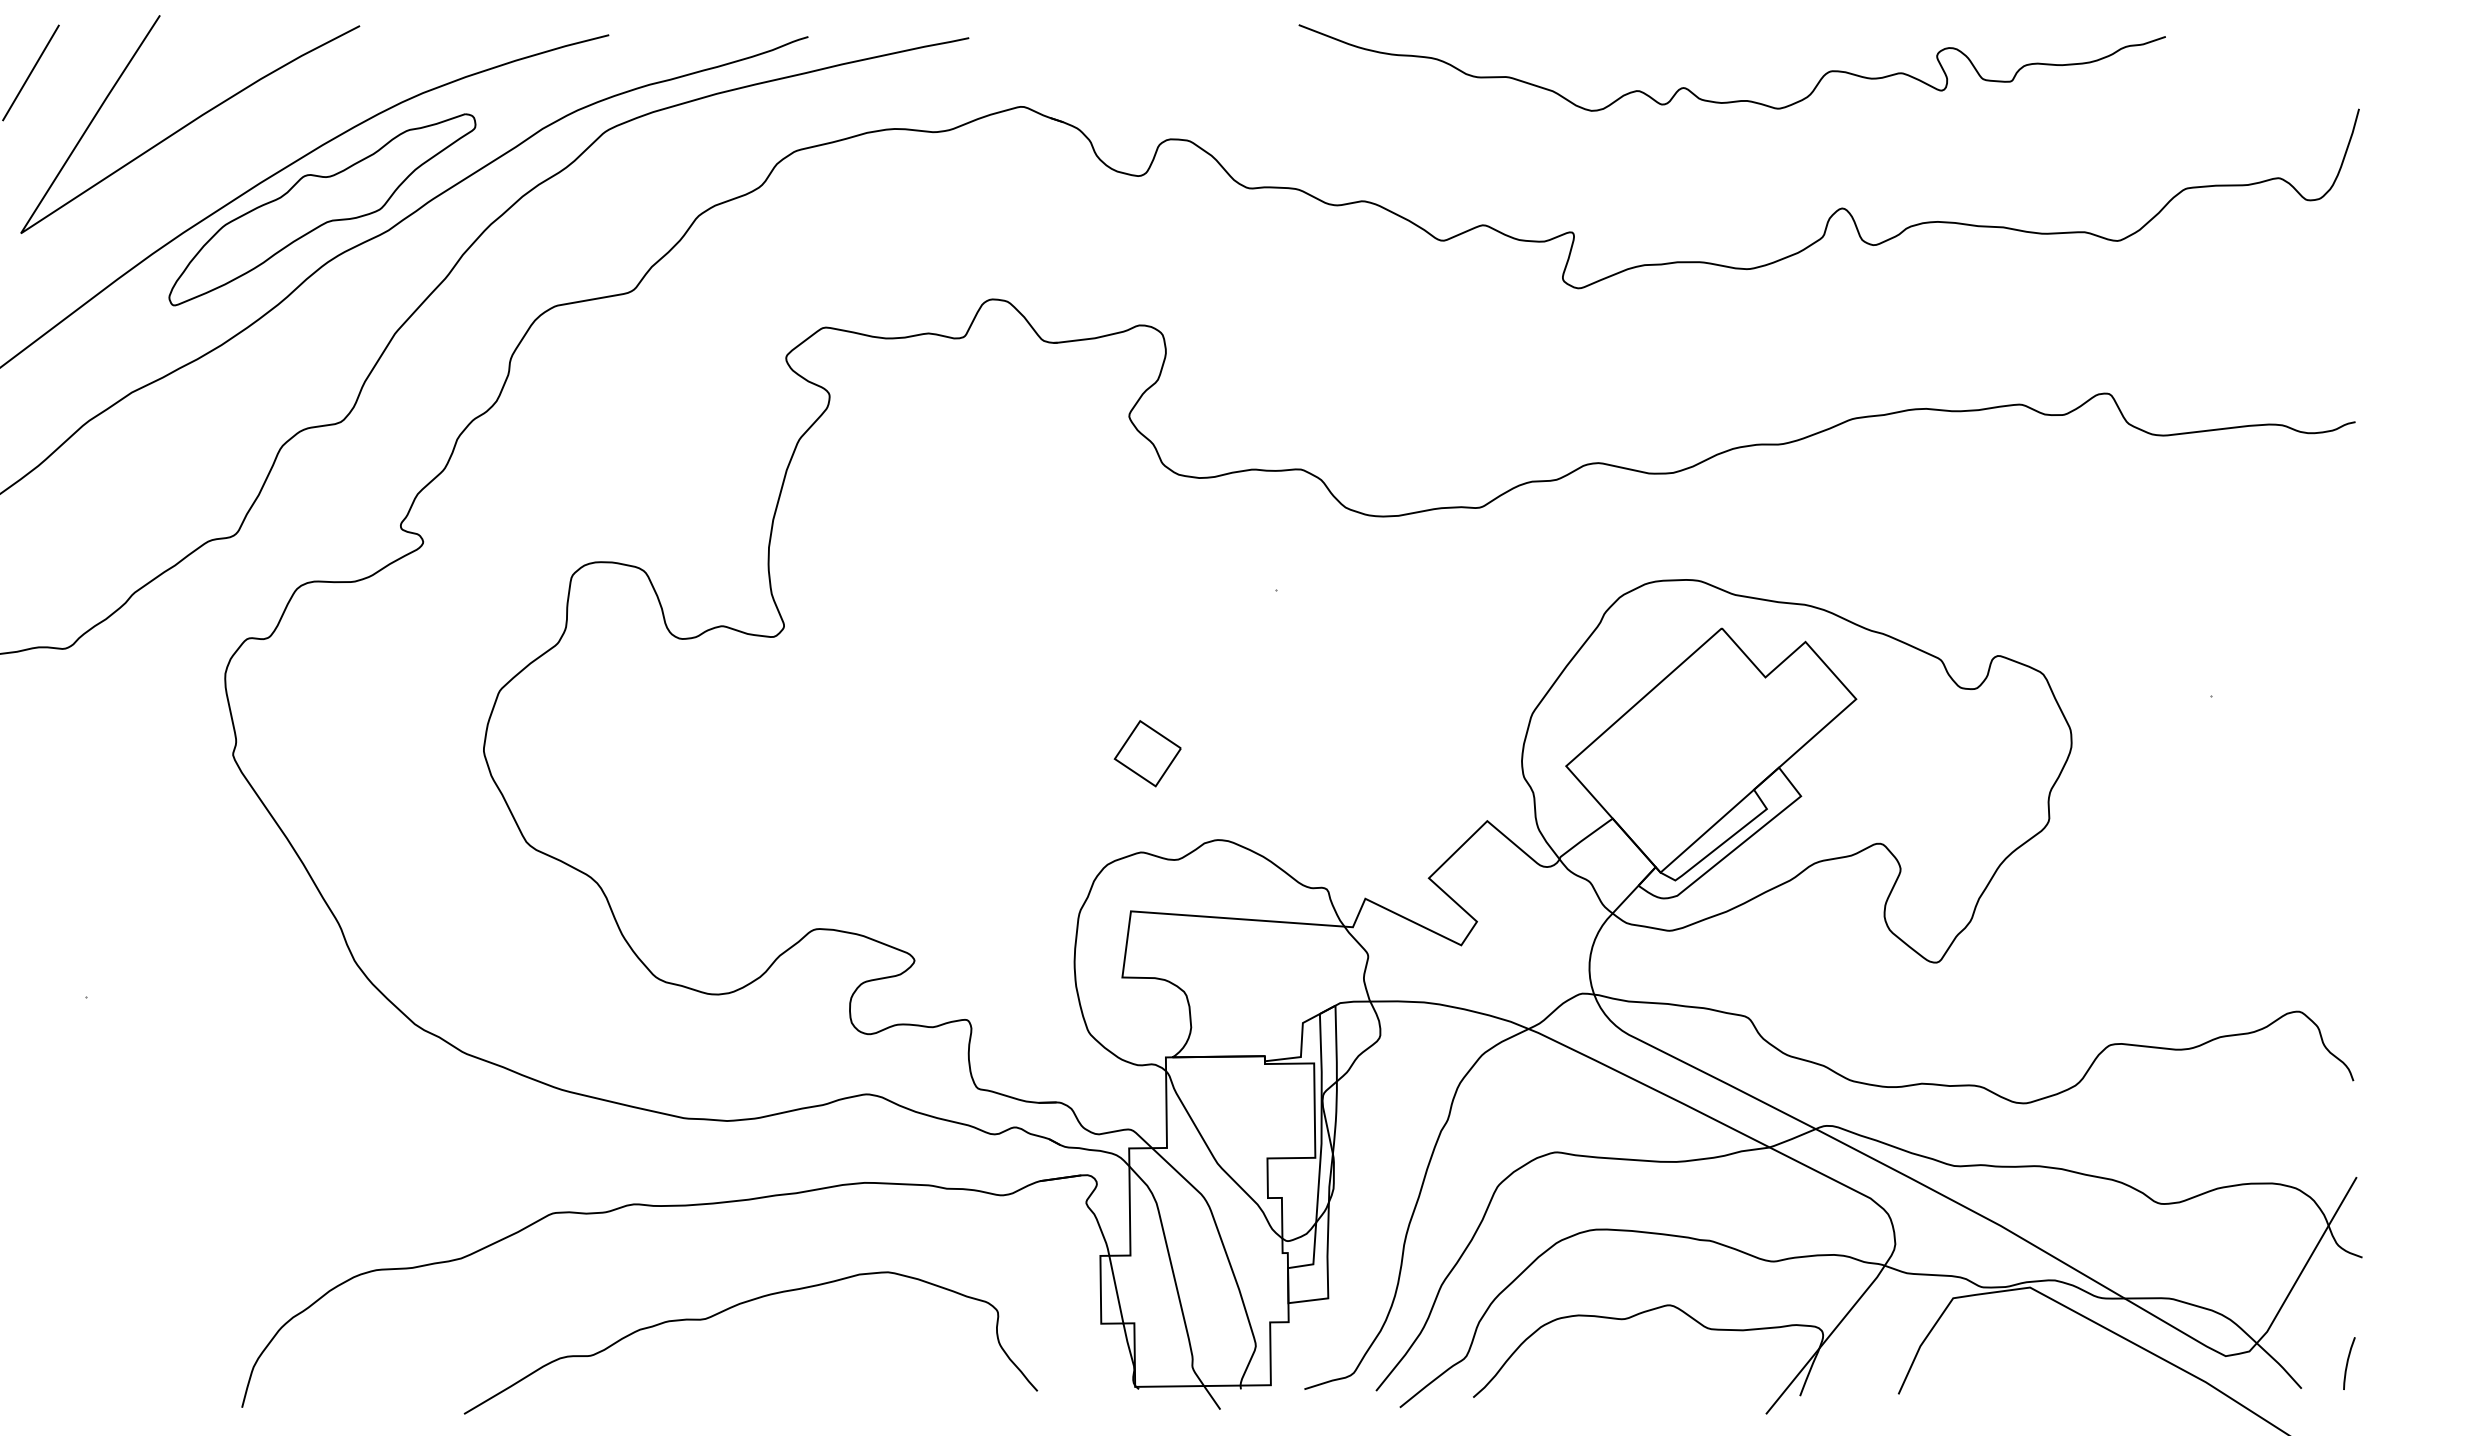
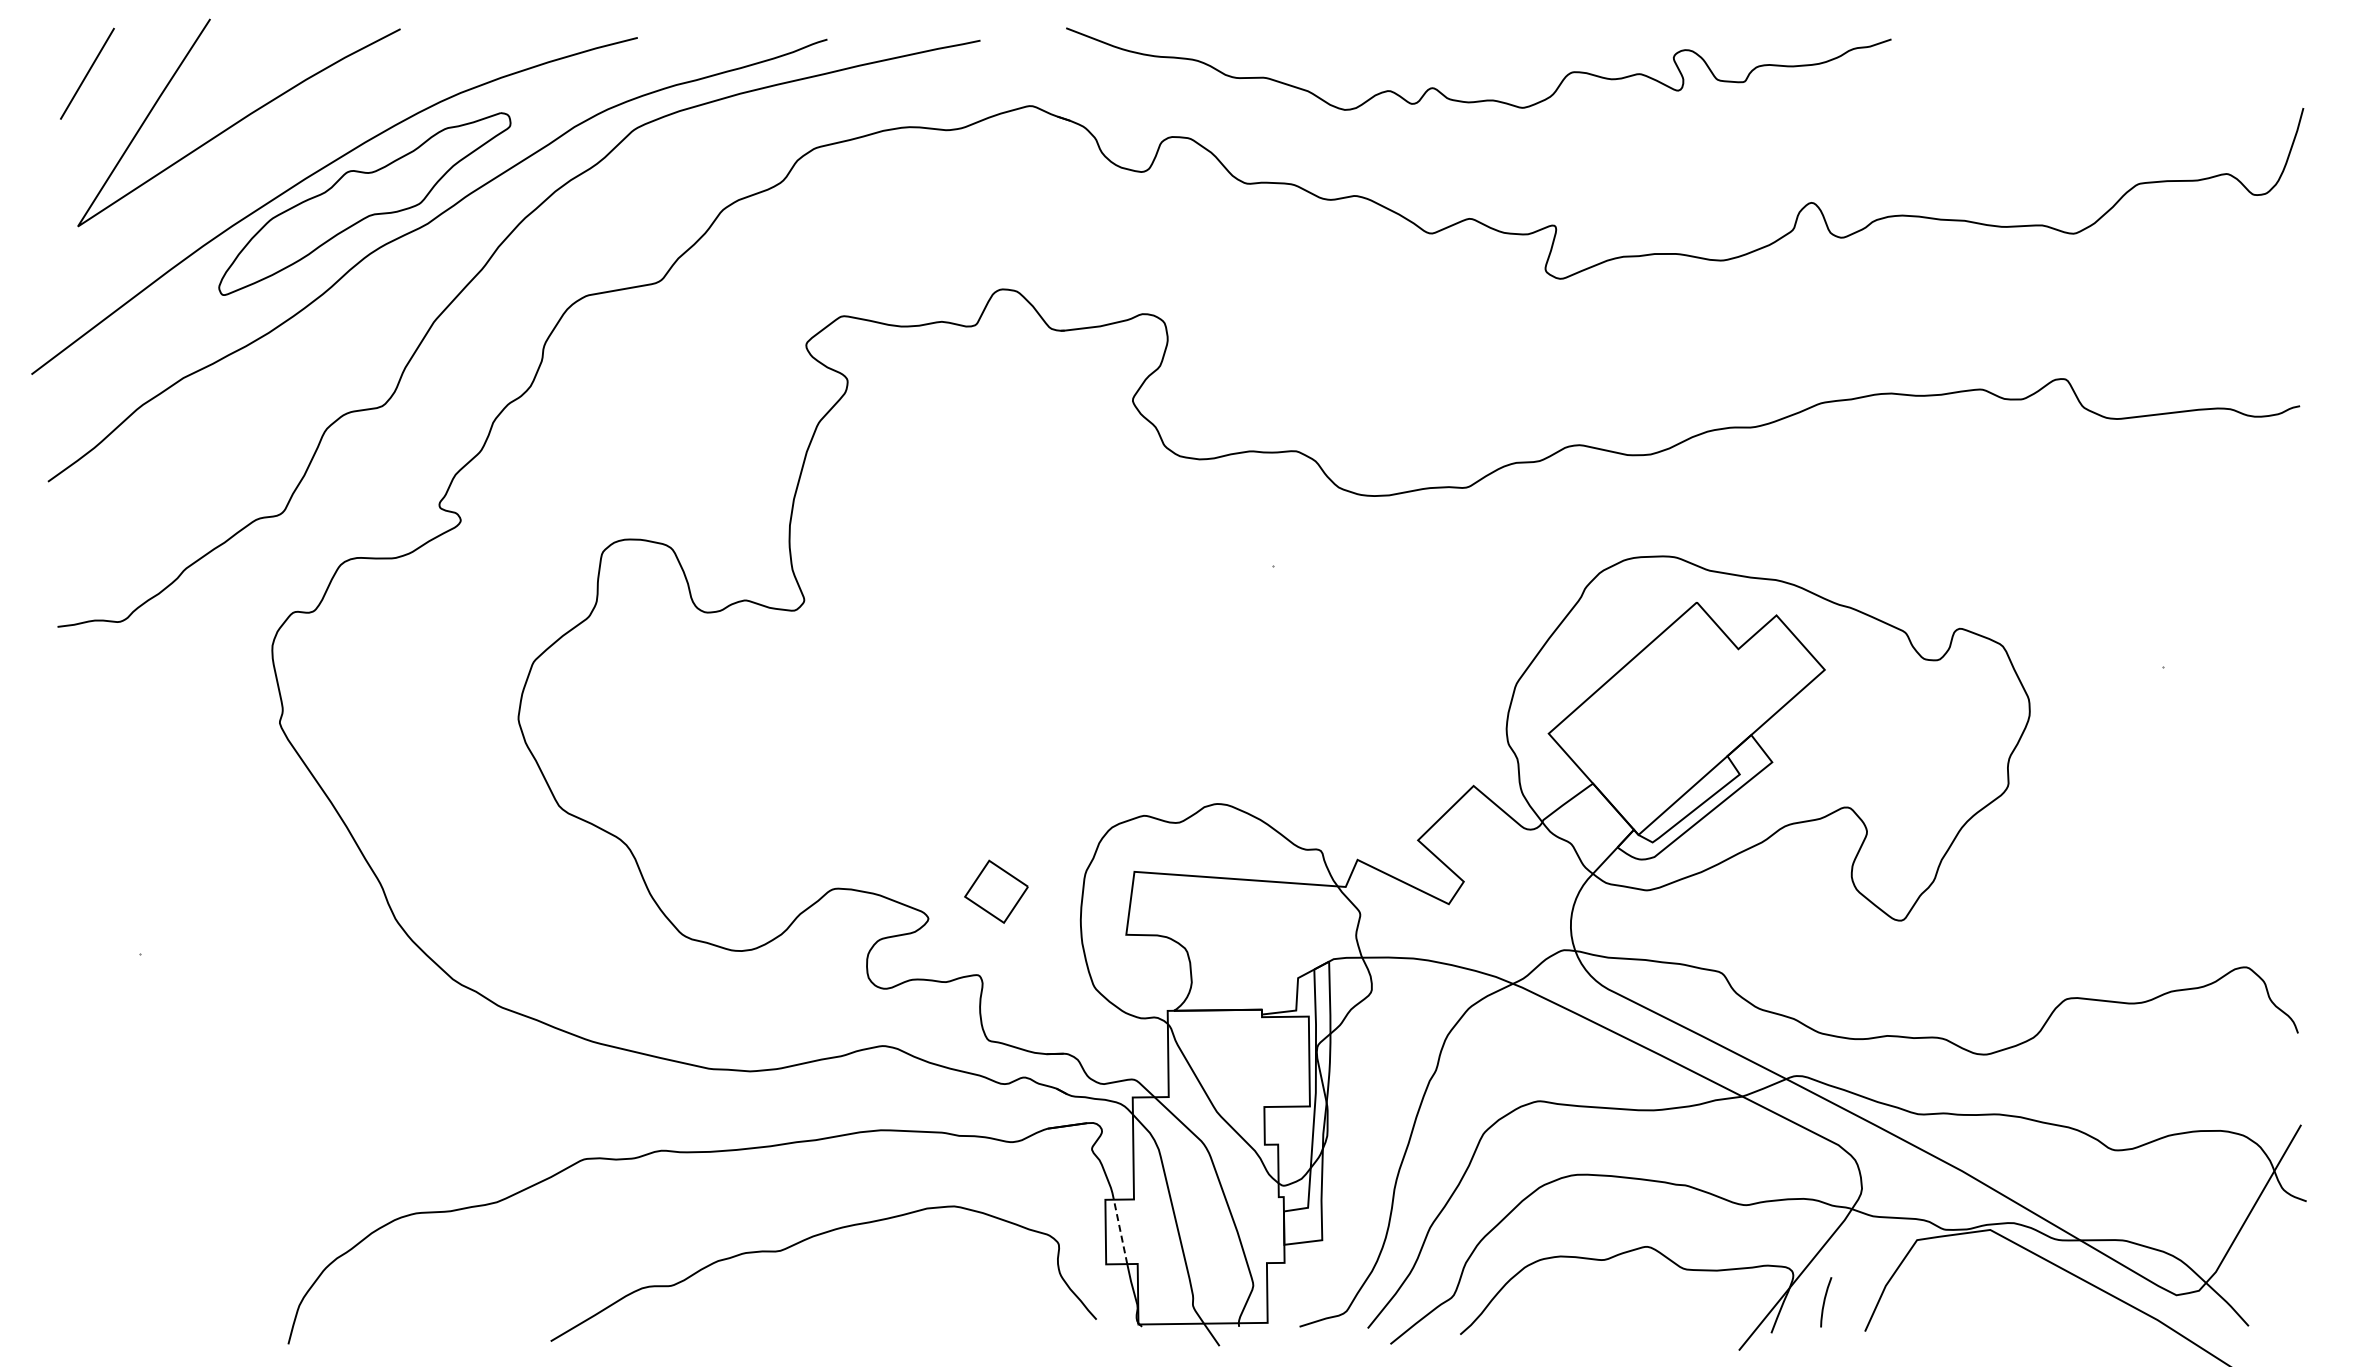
curve: (1739, 99) -> (1485, 99), moved
part: (1147, 753) -> (996, 891), moved
line: (1116, 1289) -> (1120, 1231), solid -> dashed
curve: (738, 1306) -> (811, 1238), moved
curve: (2348, 1362) -> (1825, 1301), moved

